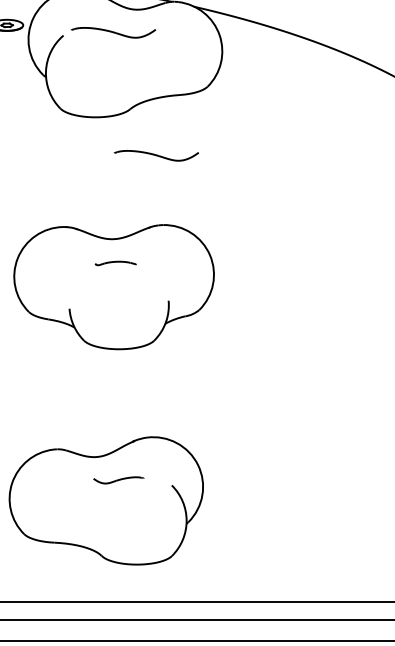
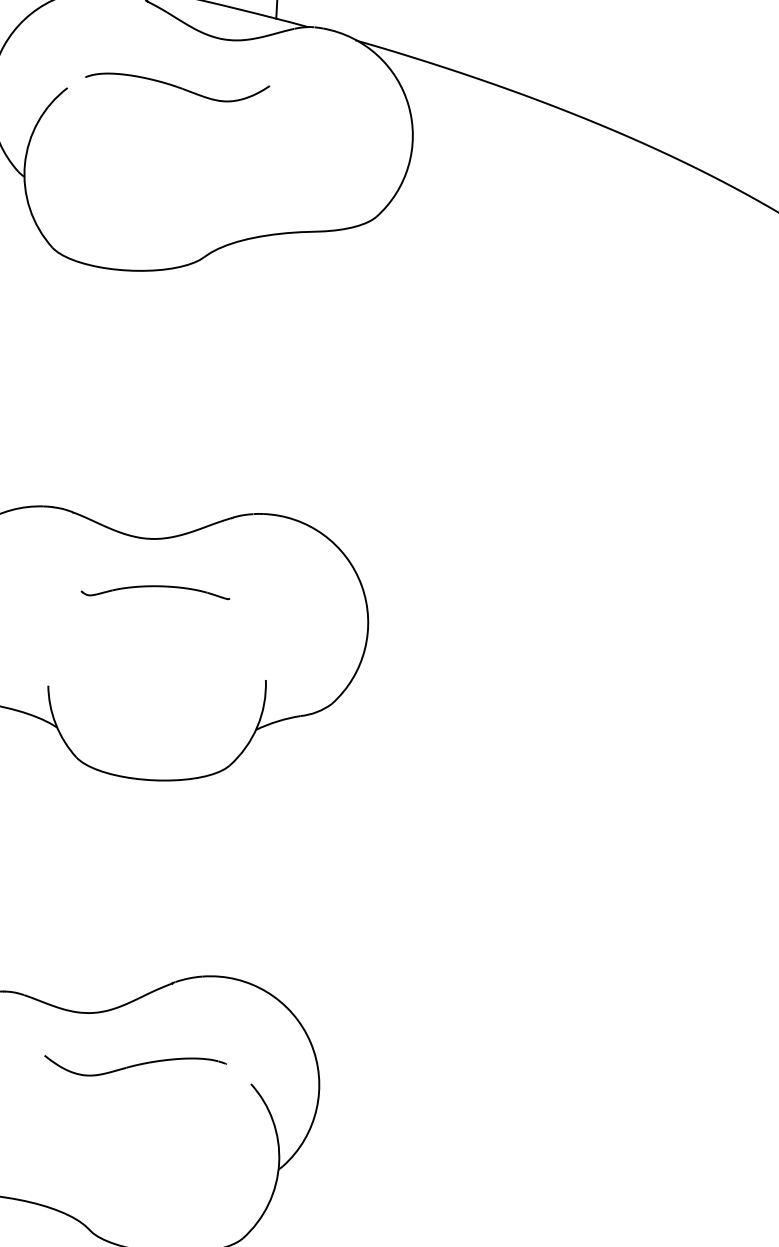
part: (156, 155) -> (256, 361), removed
part: (115, 263) -> (154, 592), size x1.67
part: (118, 480) -> (134, 1066), size x1.67

